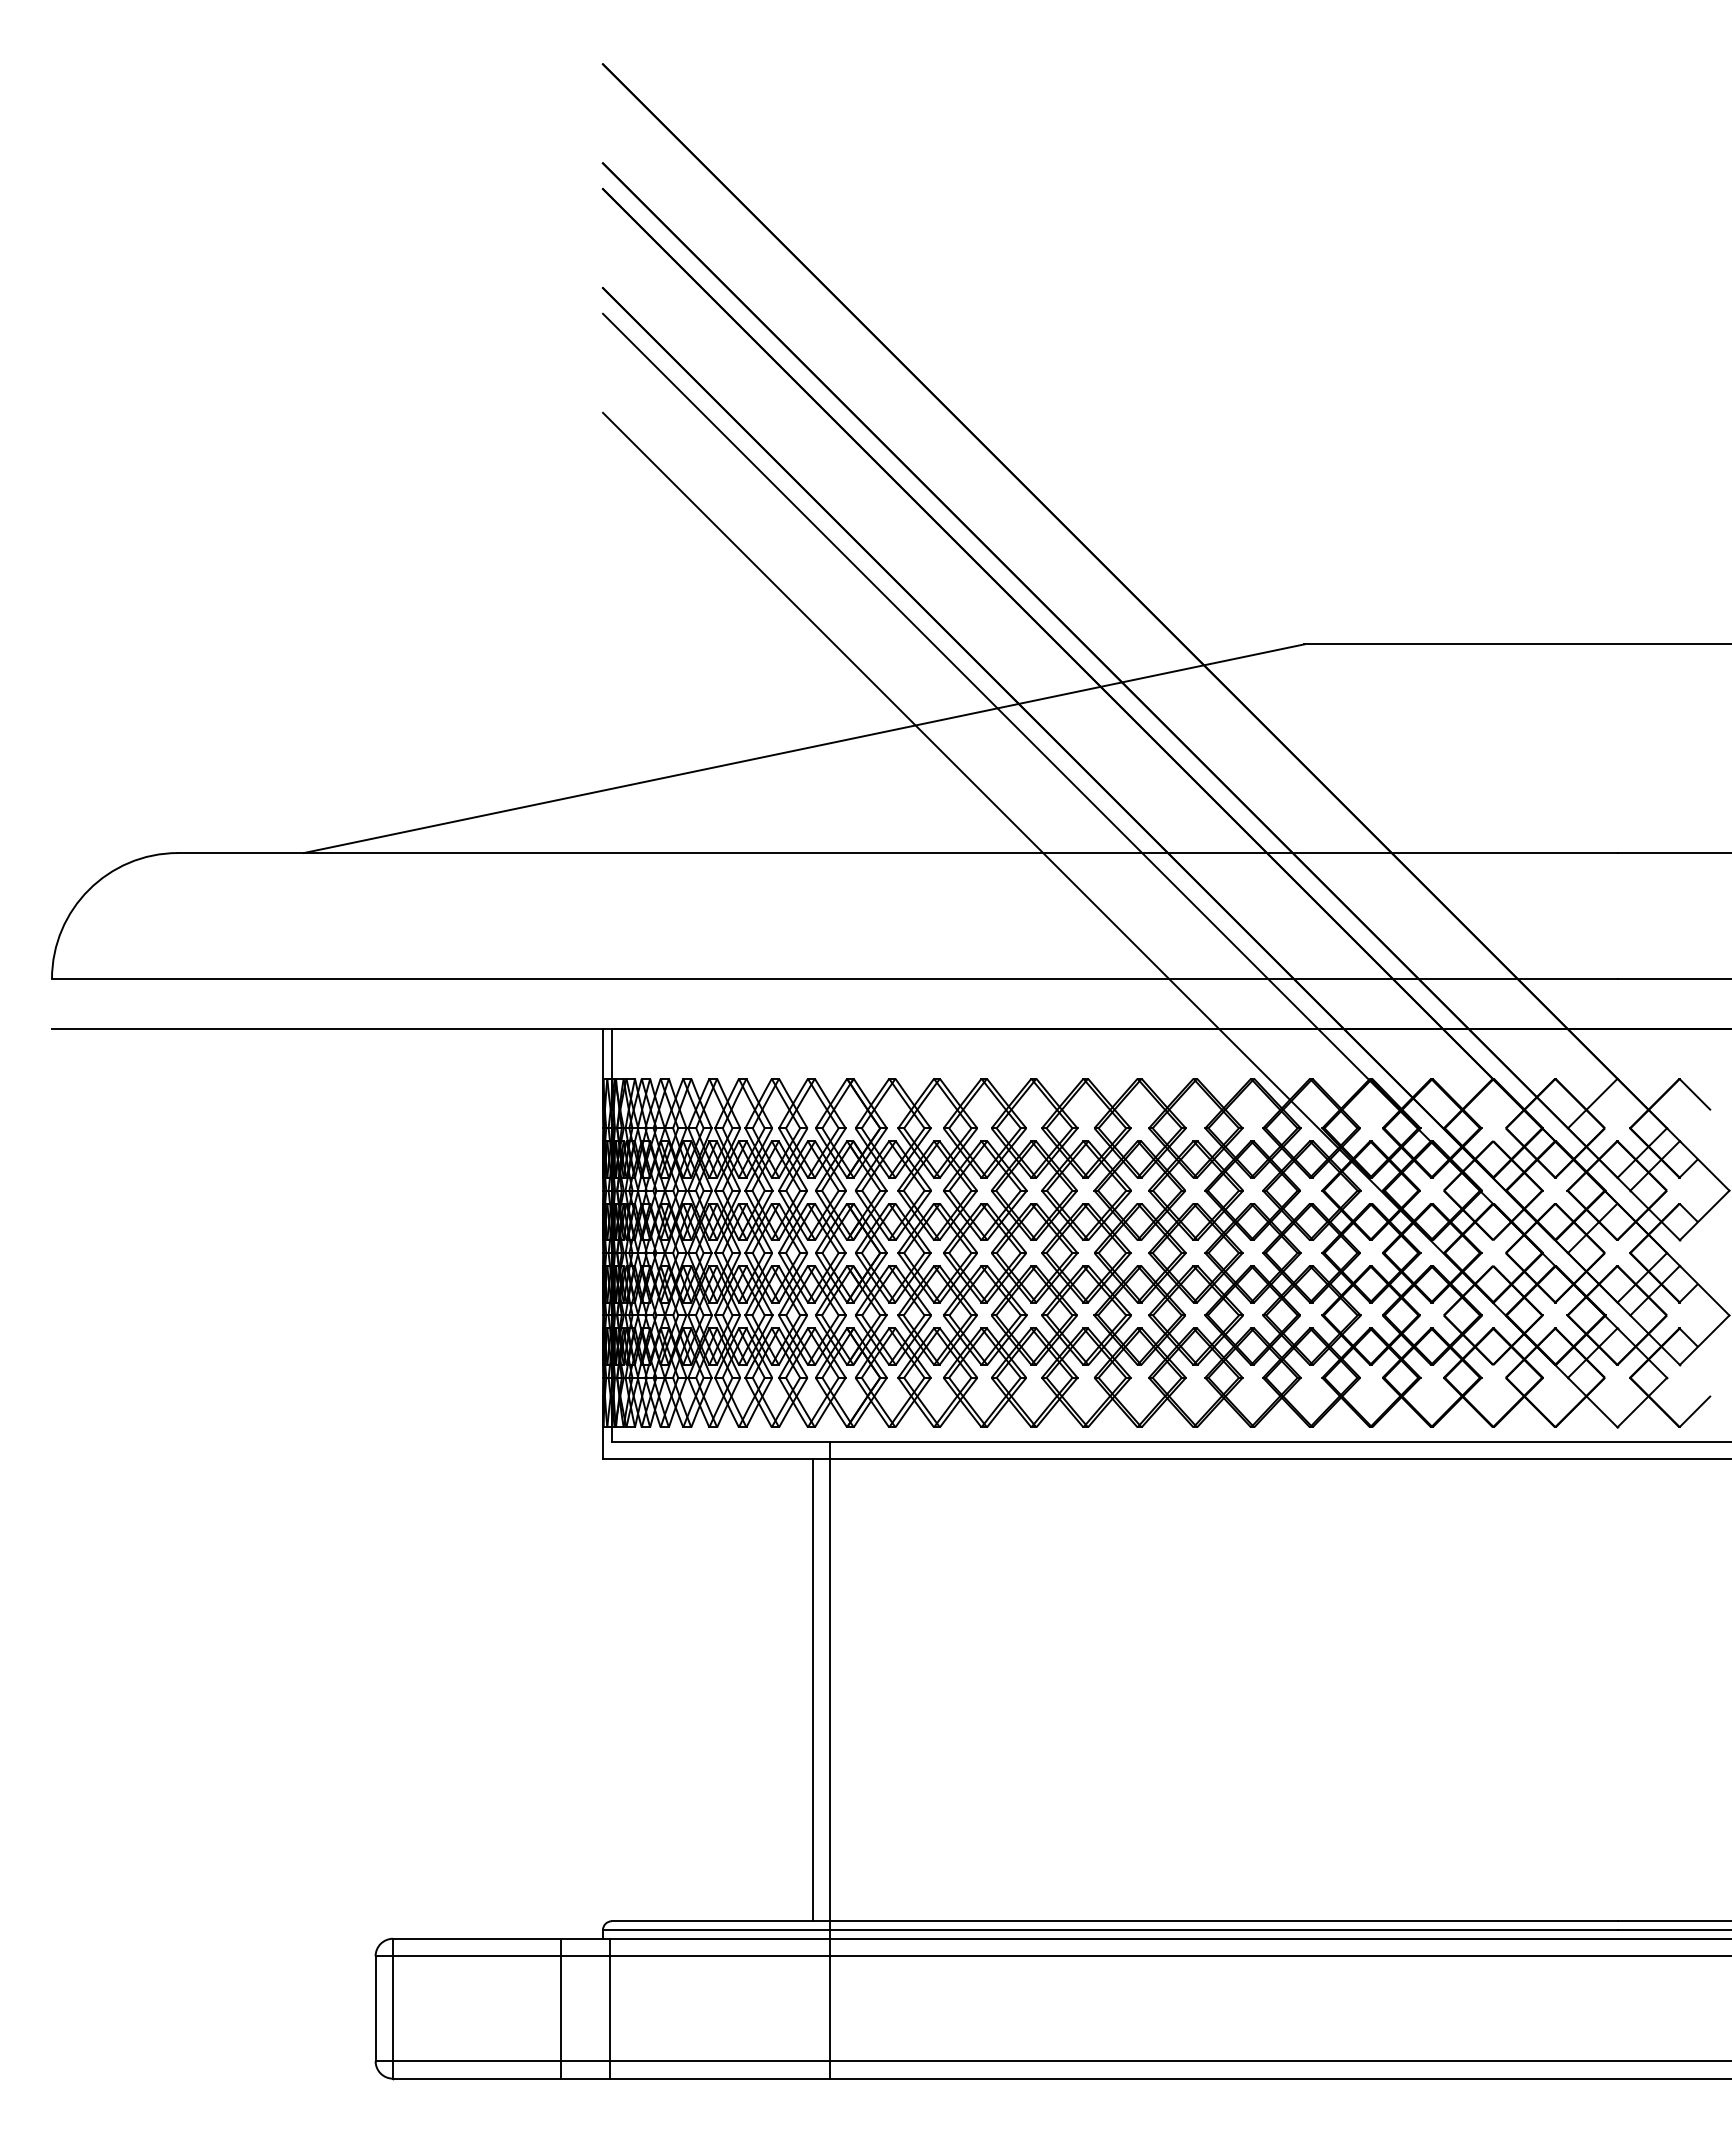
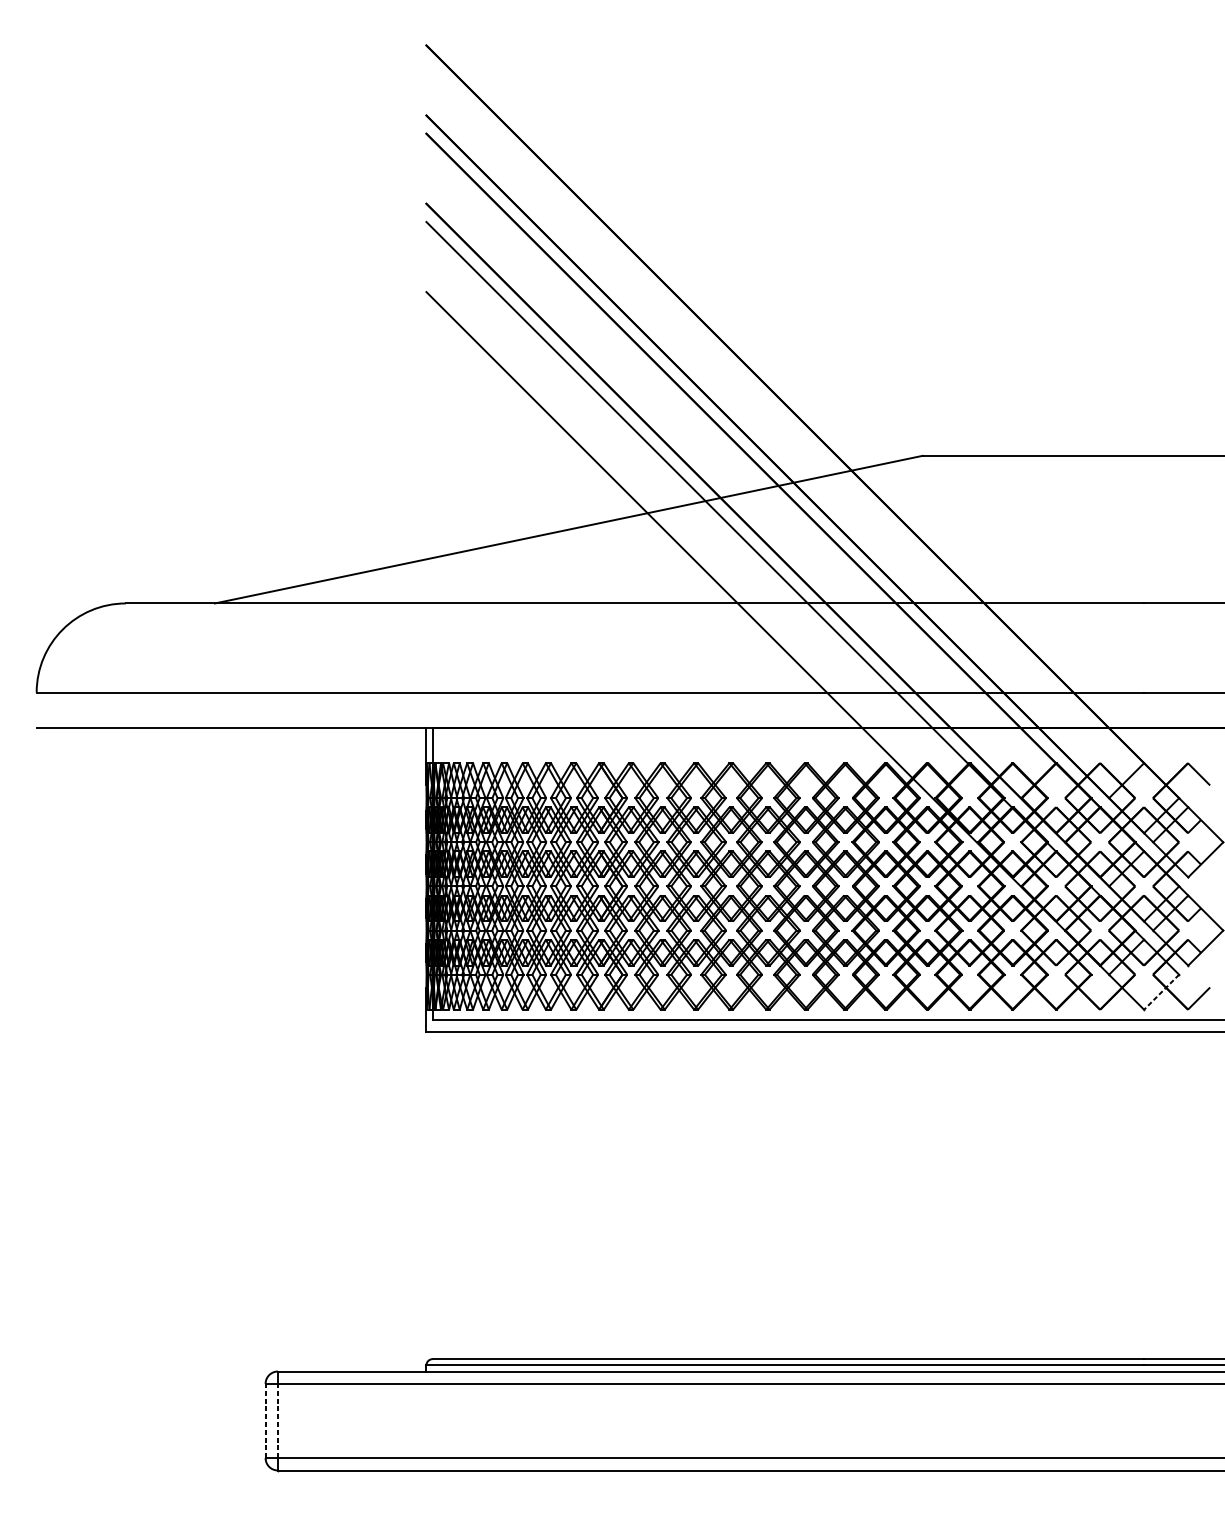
line: (1641, 1402) -> (1161, 992), solid -> dashed
line: (812, 1690) -> (574, 1195), removed
line: (830, 1760) -> (587, 1245), removed
line: (375, 2008) -> (265, 1420), solid -> dashed
line: (393, 2008) -> (278, 1420), solid -> dashed
line: (561, 2008) -> (397, 1420), removed
line: (610, 2008) -> (431, 1420), removed

